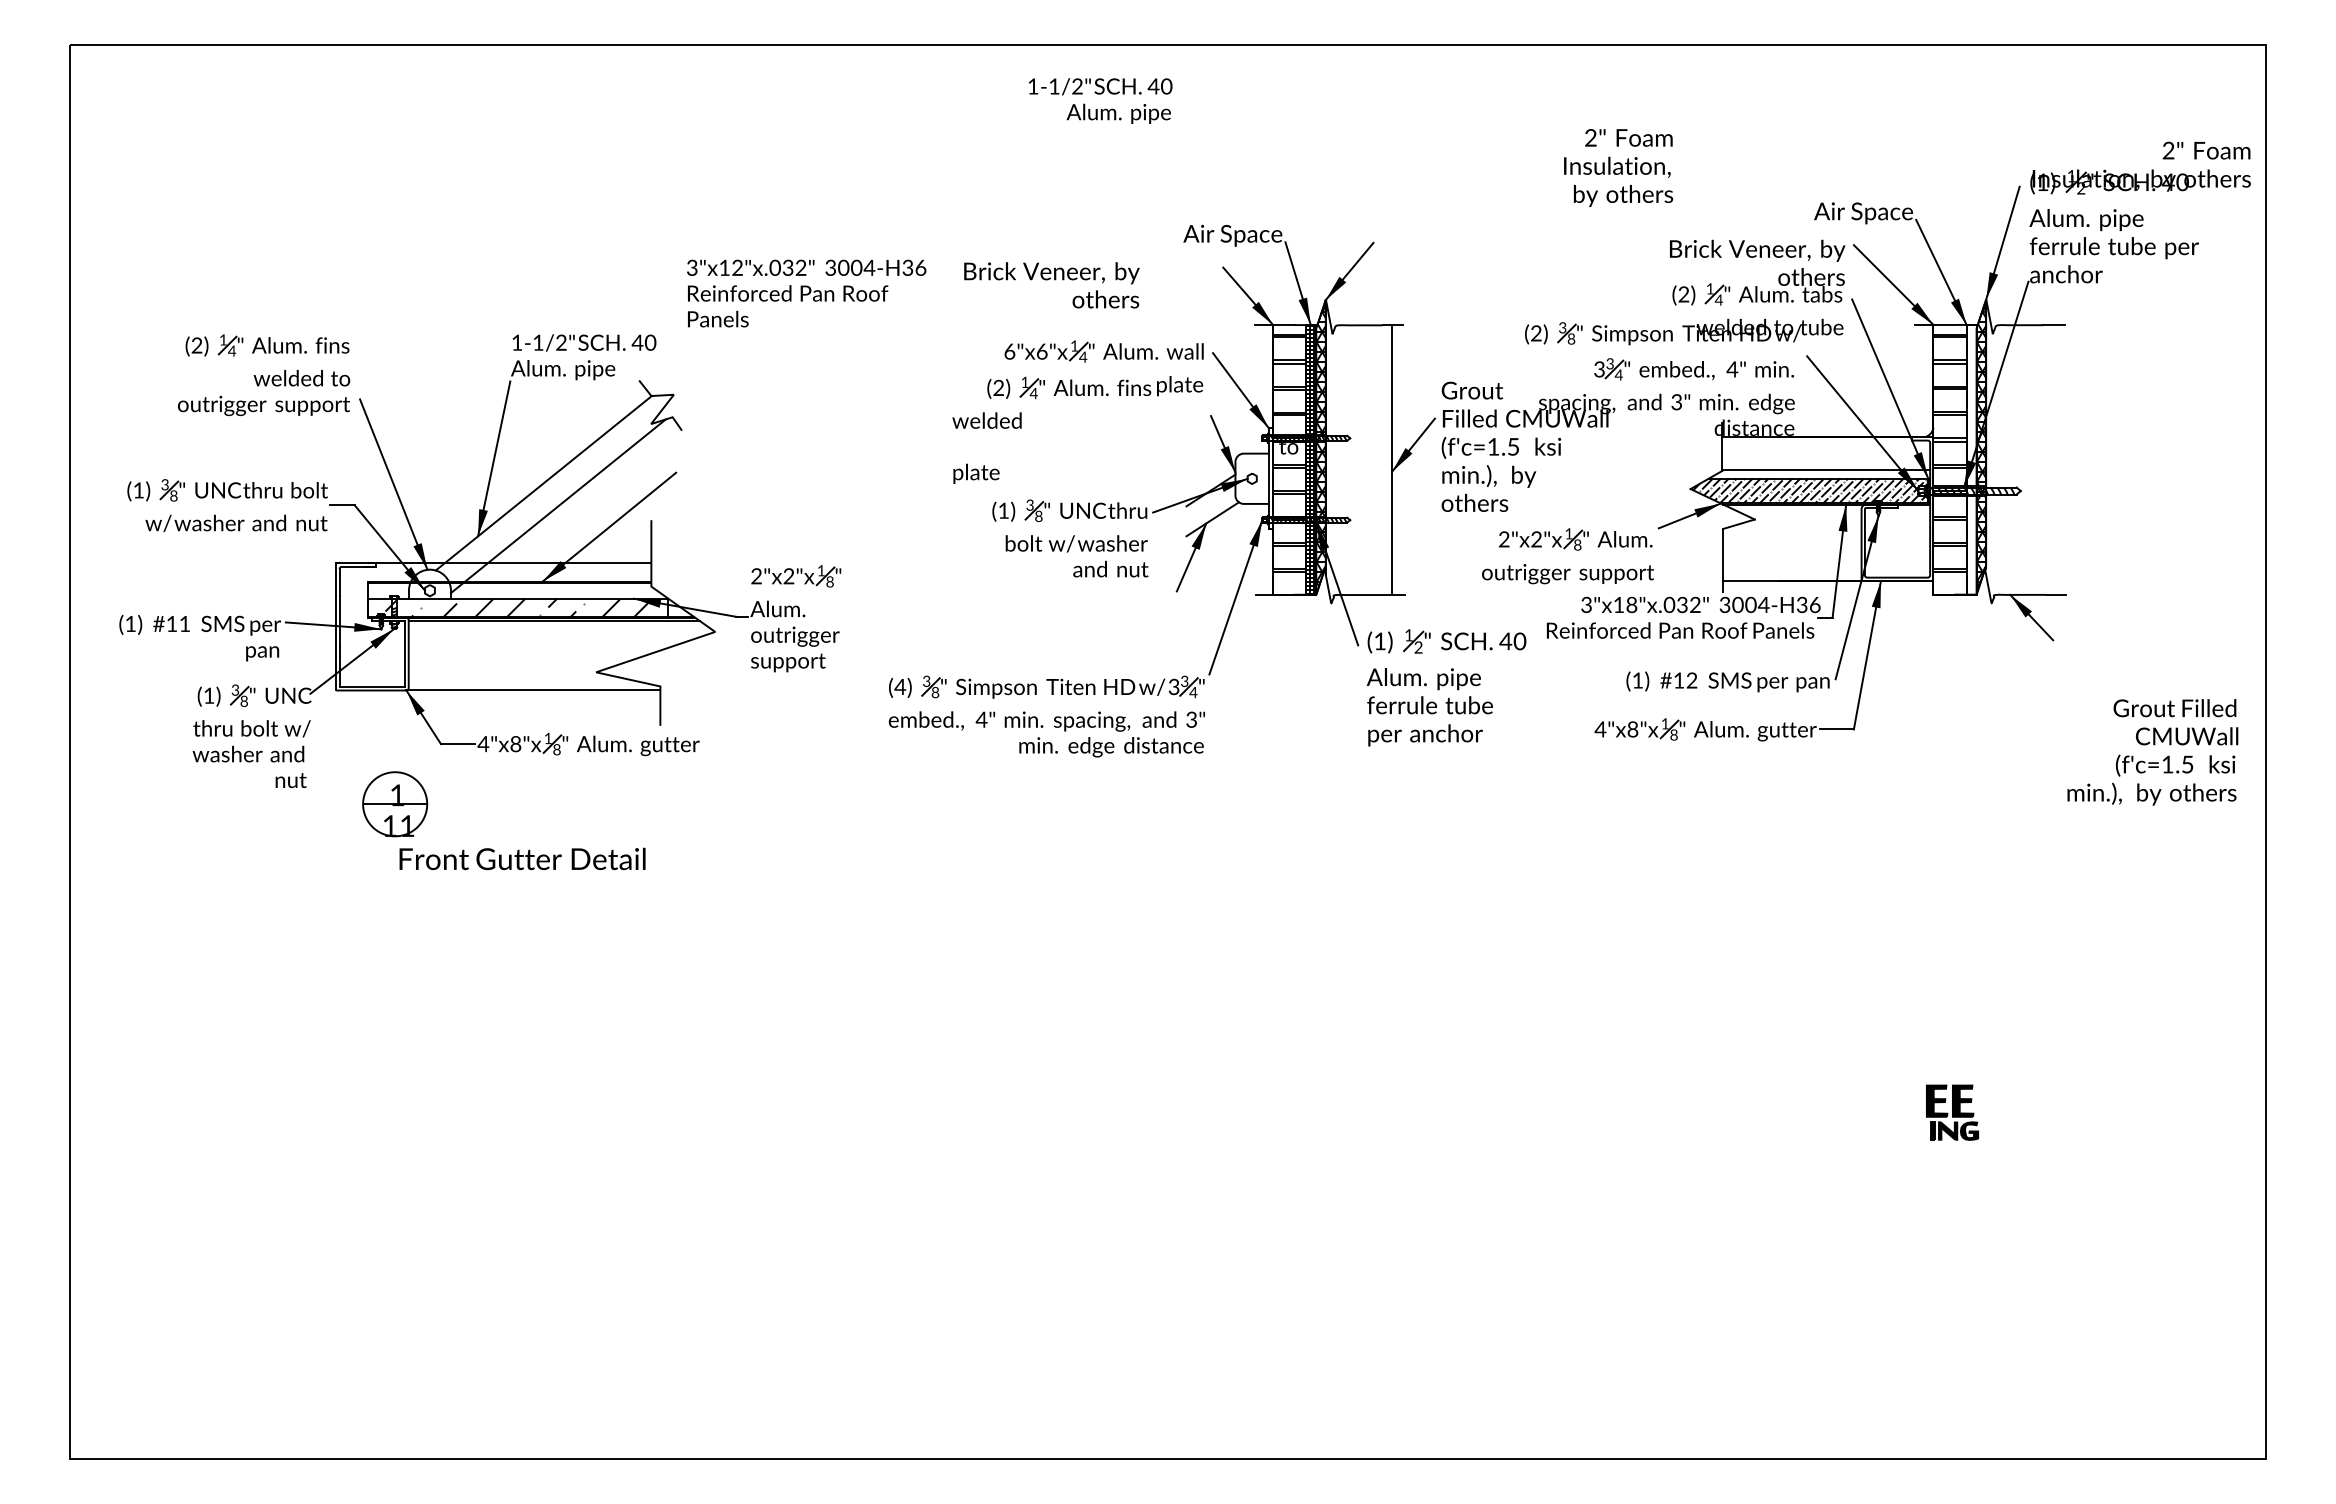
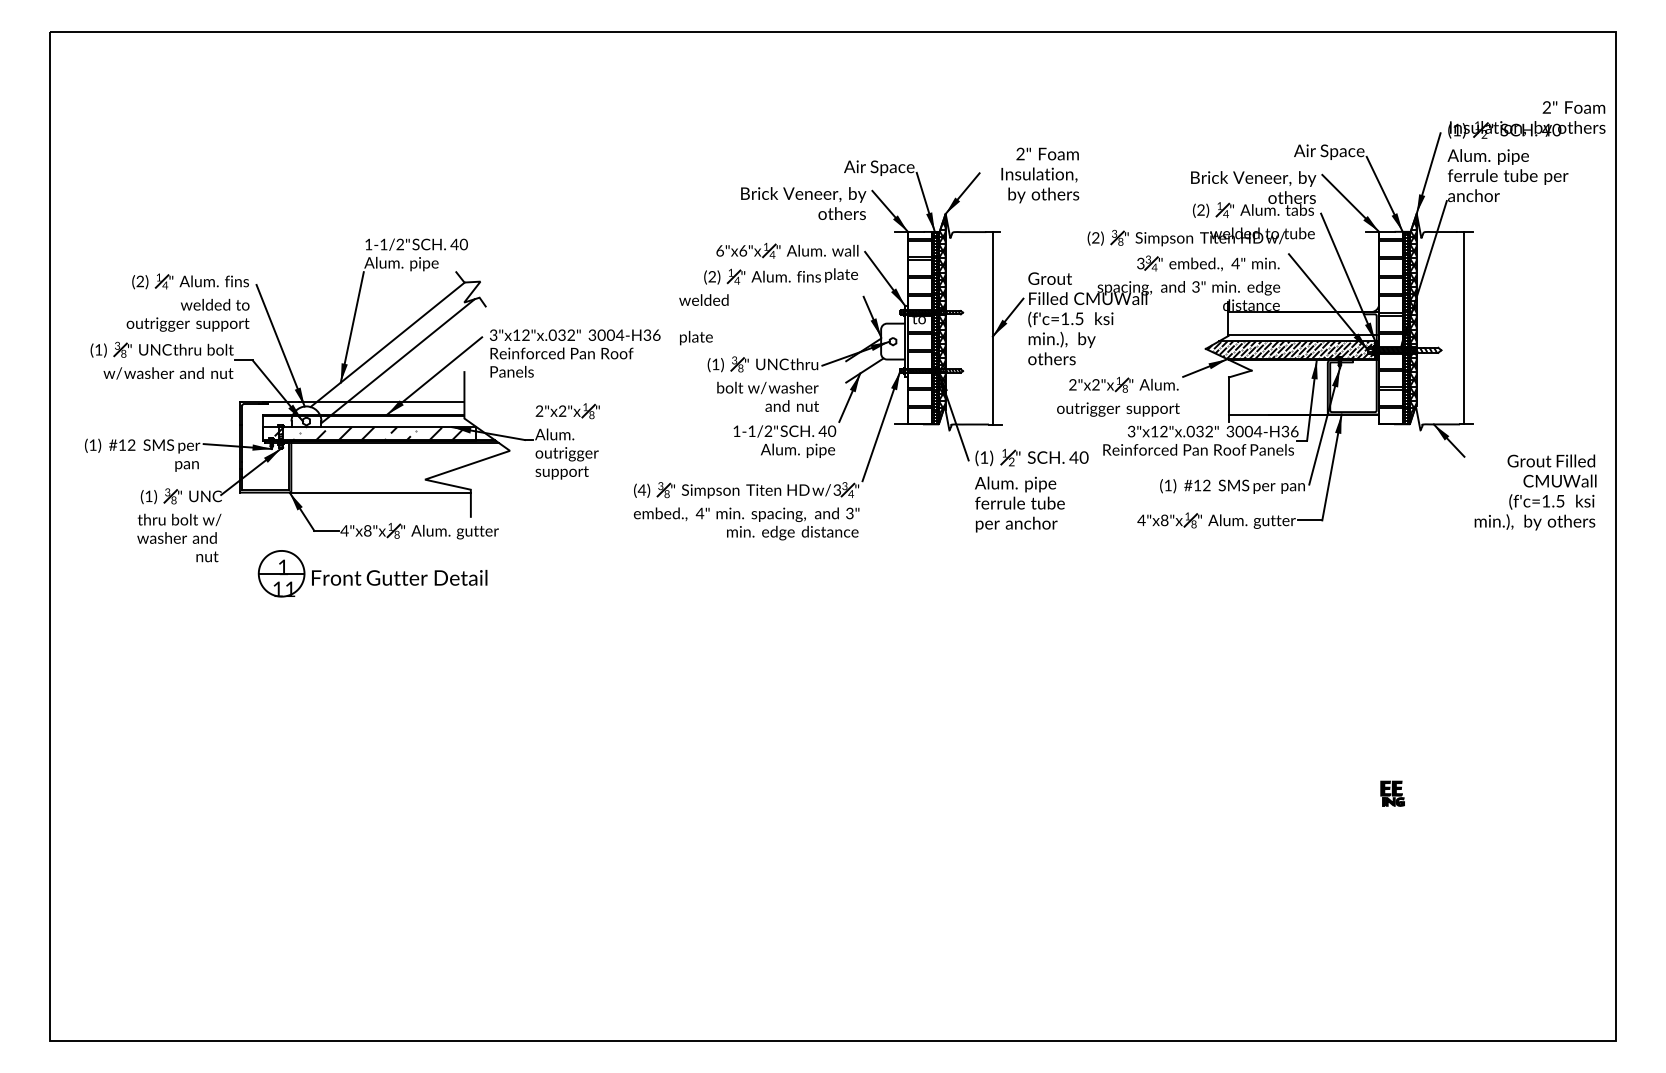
text: (1100, 100) -> (784, 441), moved
text: (1618, 167) -> (1040, 175), moved
text: (1051, 285) -> (803, 203), moved
text: (806, 293) -> (575, 353), moved
part: (264, 374) -> (188, 302), moved
hatch: (1971, 459) -> (1406, 327), added
line: (2052, 459) -> (1464, 327), added
text: (1631, 605) -> (1163, 431), 3"x18"x.032" -> 3"x12"x.032"
text: (184, 623) -> (131, 444), #11 -> #12
text: (2152, 752) -> (1535, 492), moved
text: (522, 858) -> (399, 577), moved
part: (1952, 1112) -> (1392, 793), size x0.62

